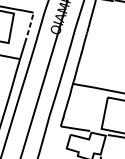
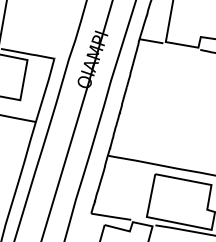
line: (30, 27) -> (49, 78), dashed -> solid

